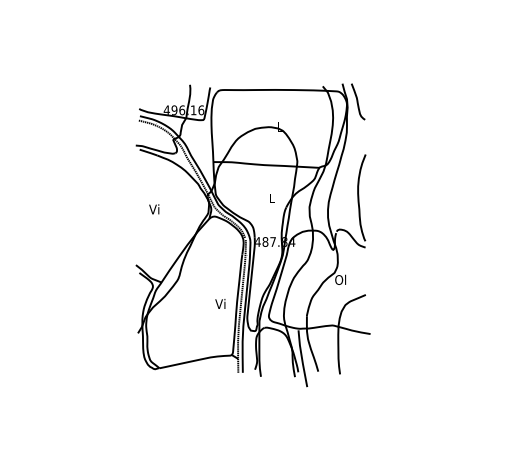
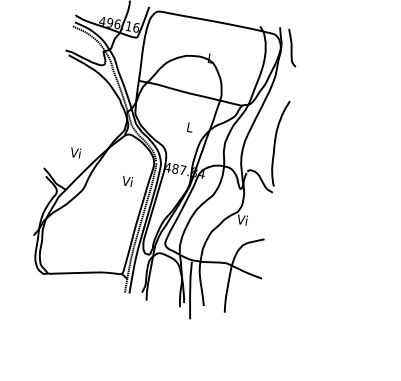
text: (154, 209) -> (75, 152), moved
text: (340, 279) -> (242, 219), Ol -> Vi
text: (220, 303) -> (127, 180), moved

